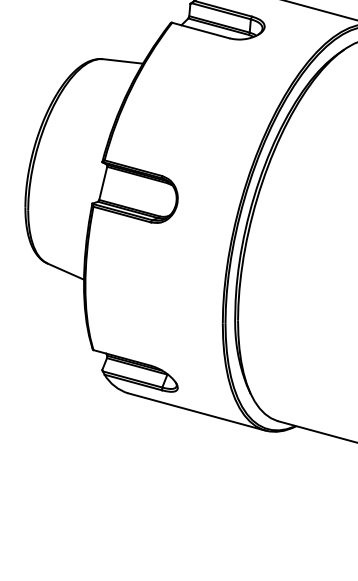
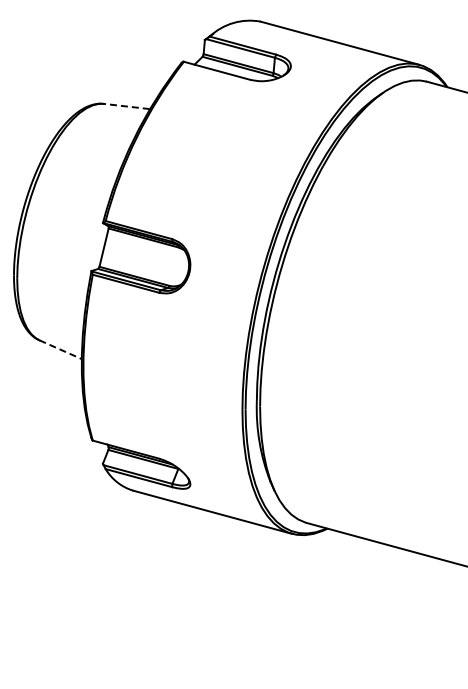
line: (122, 61) -> (126, 106), solid -> dashed
line: (66, 271) -> (61, 349), solid -> dashed

